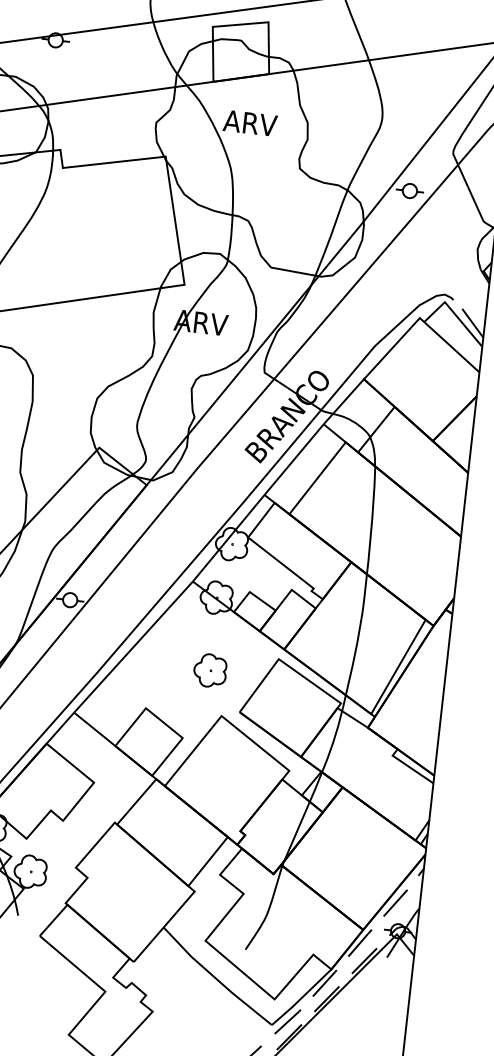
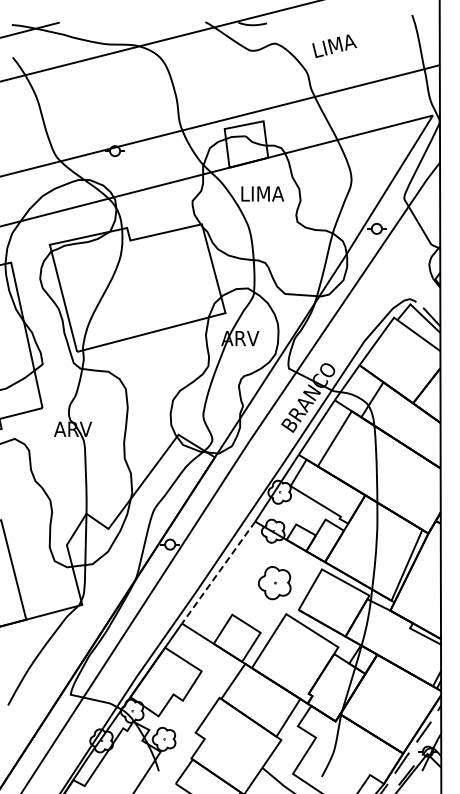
text: (255, 123) -> (262, 193), ARV -> LIMA
line: (133, 646) -> (218, 572), solid -> dashed
part: (210, 669) -> (274, 582), size x1.4

